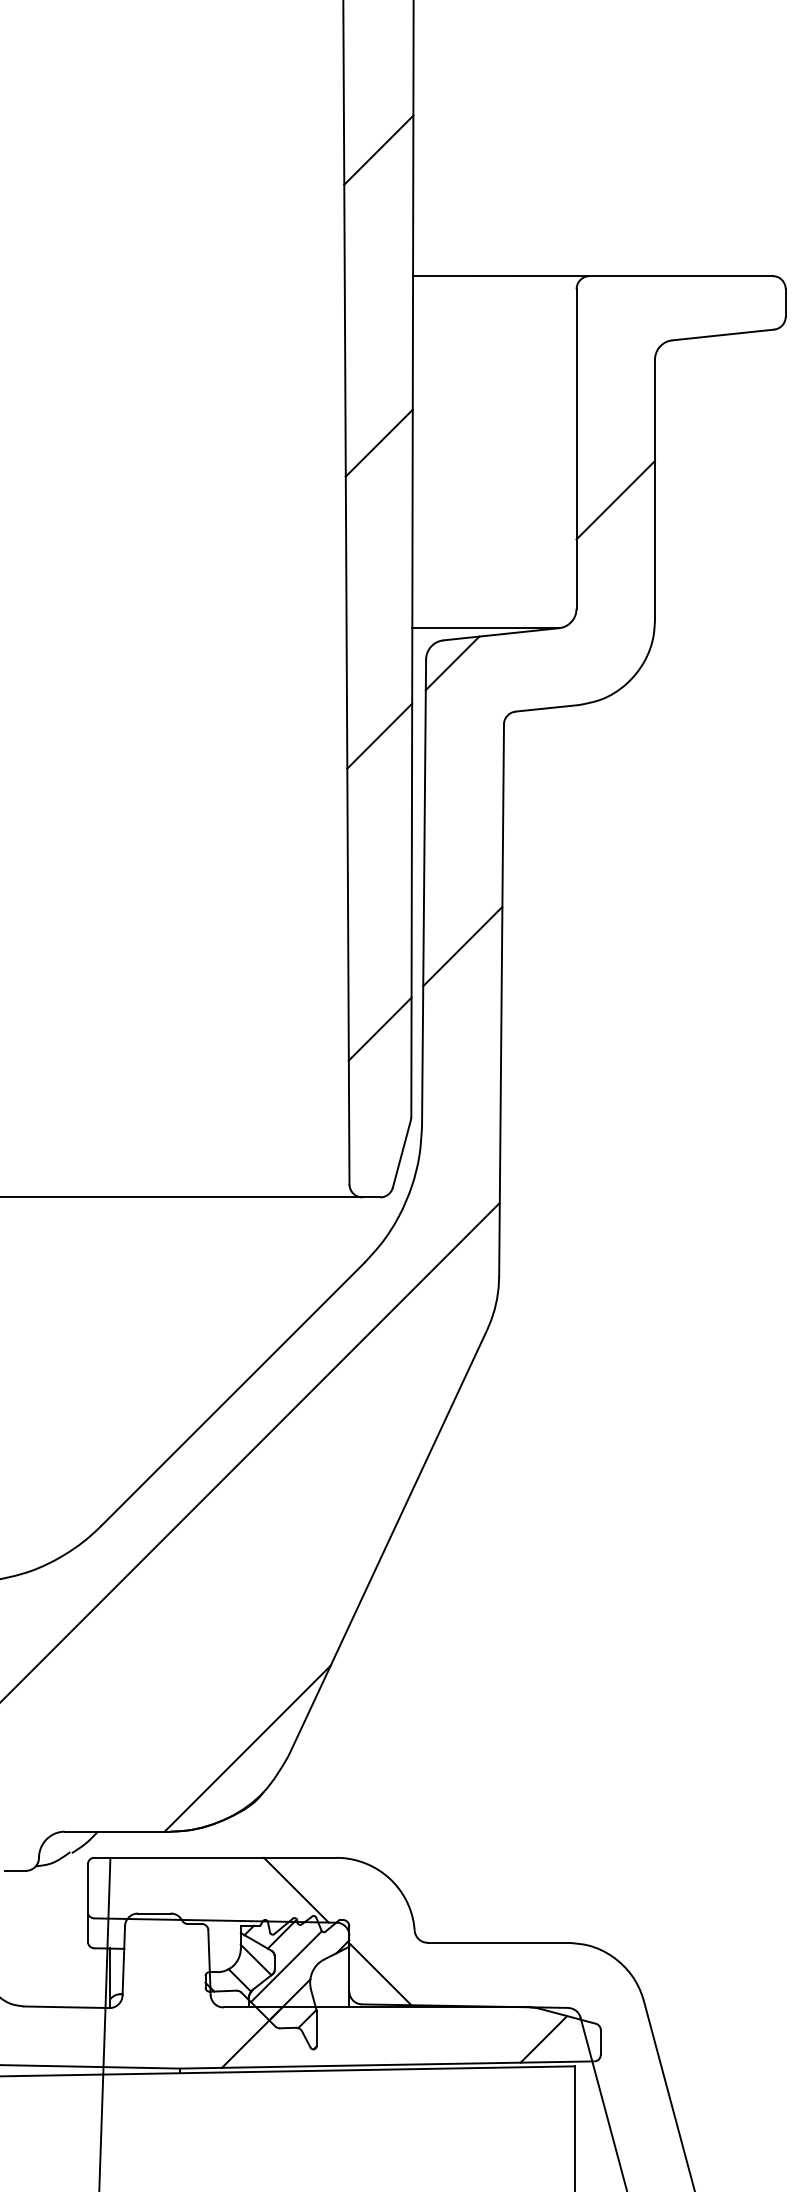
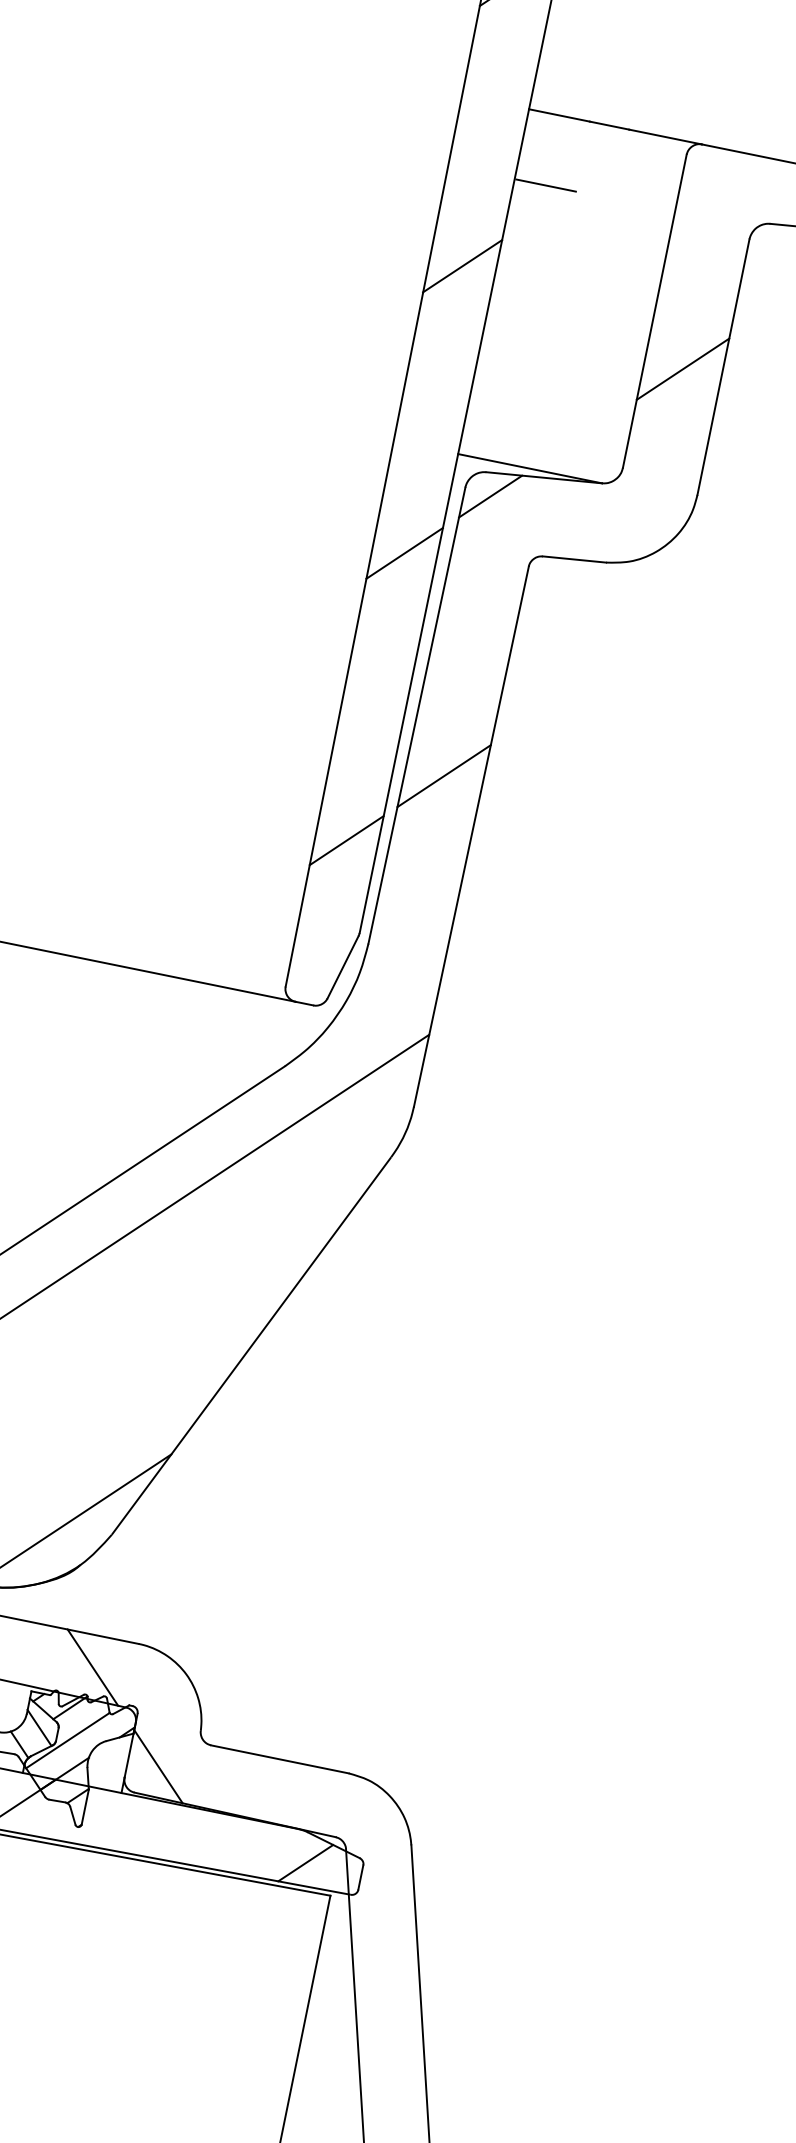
line: (444, 347) -> (545, 185), added

